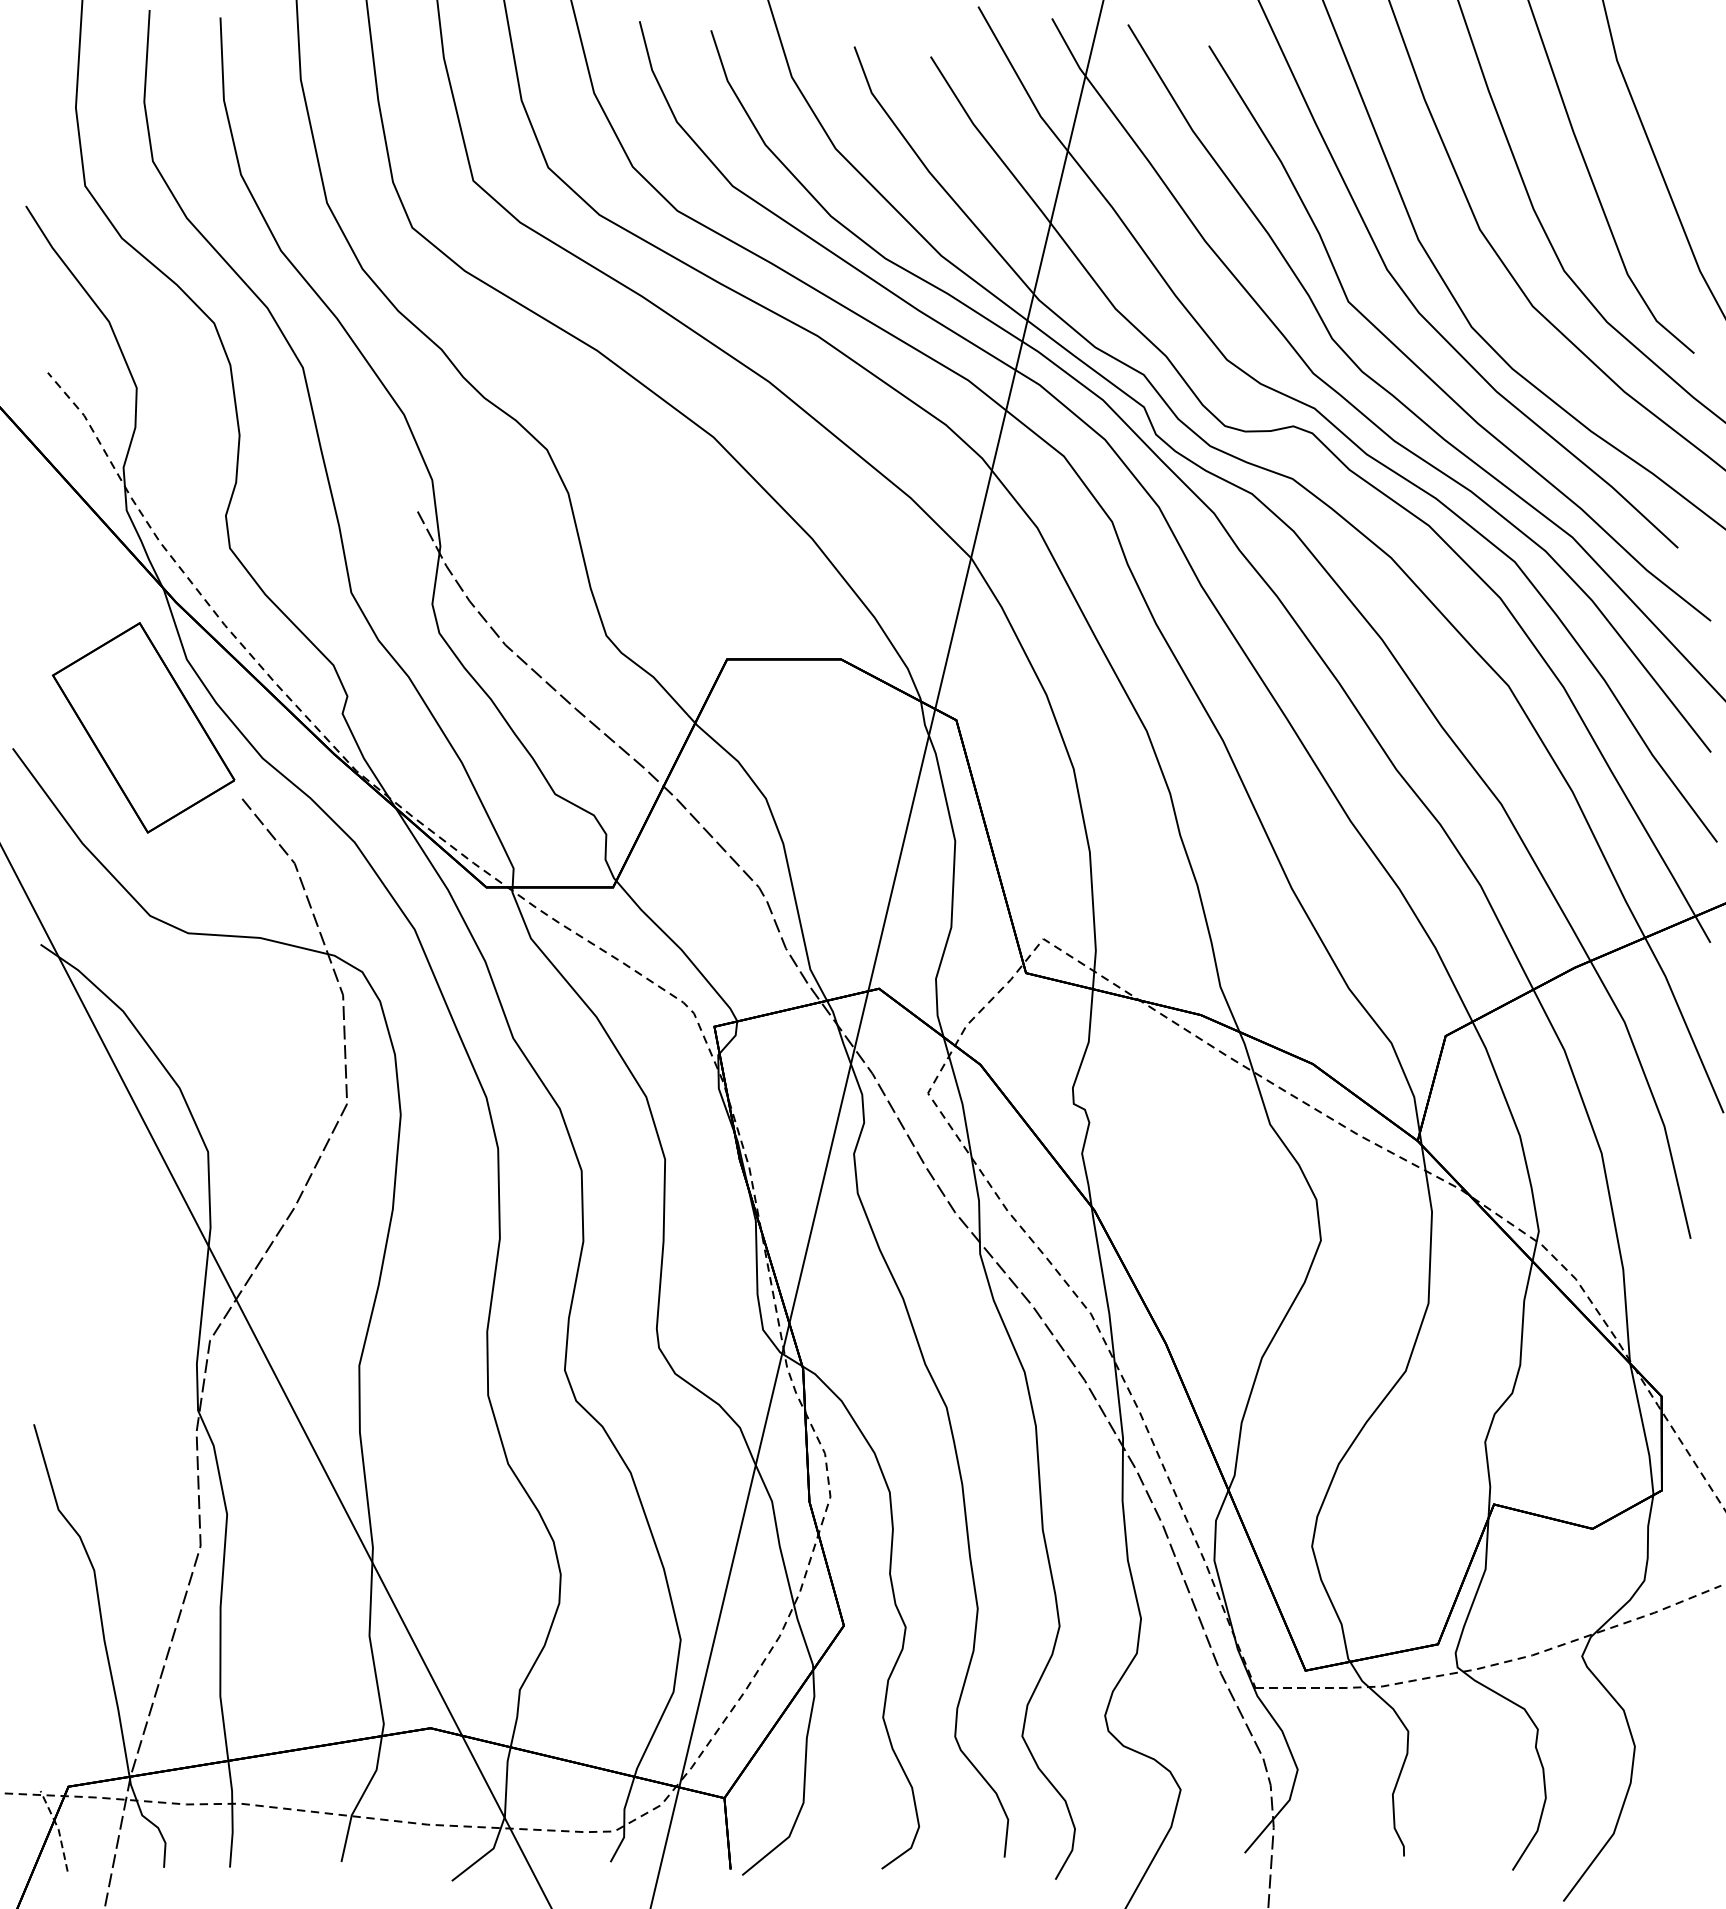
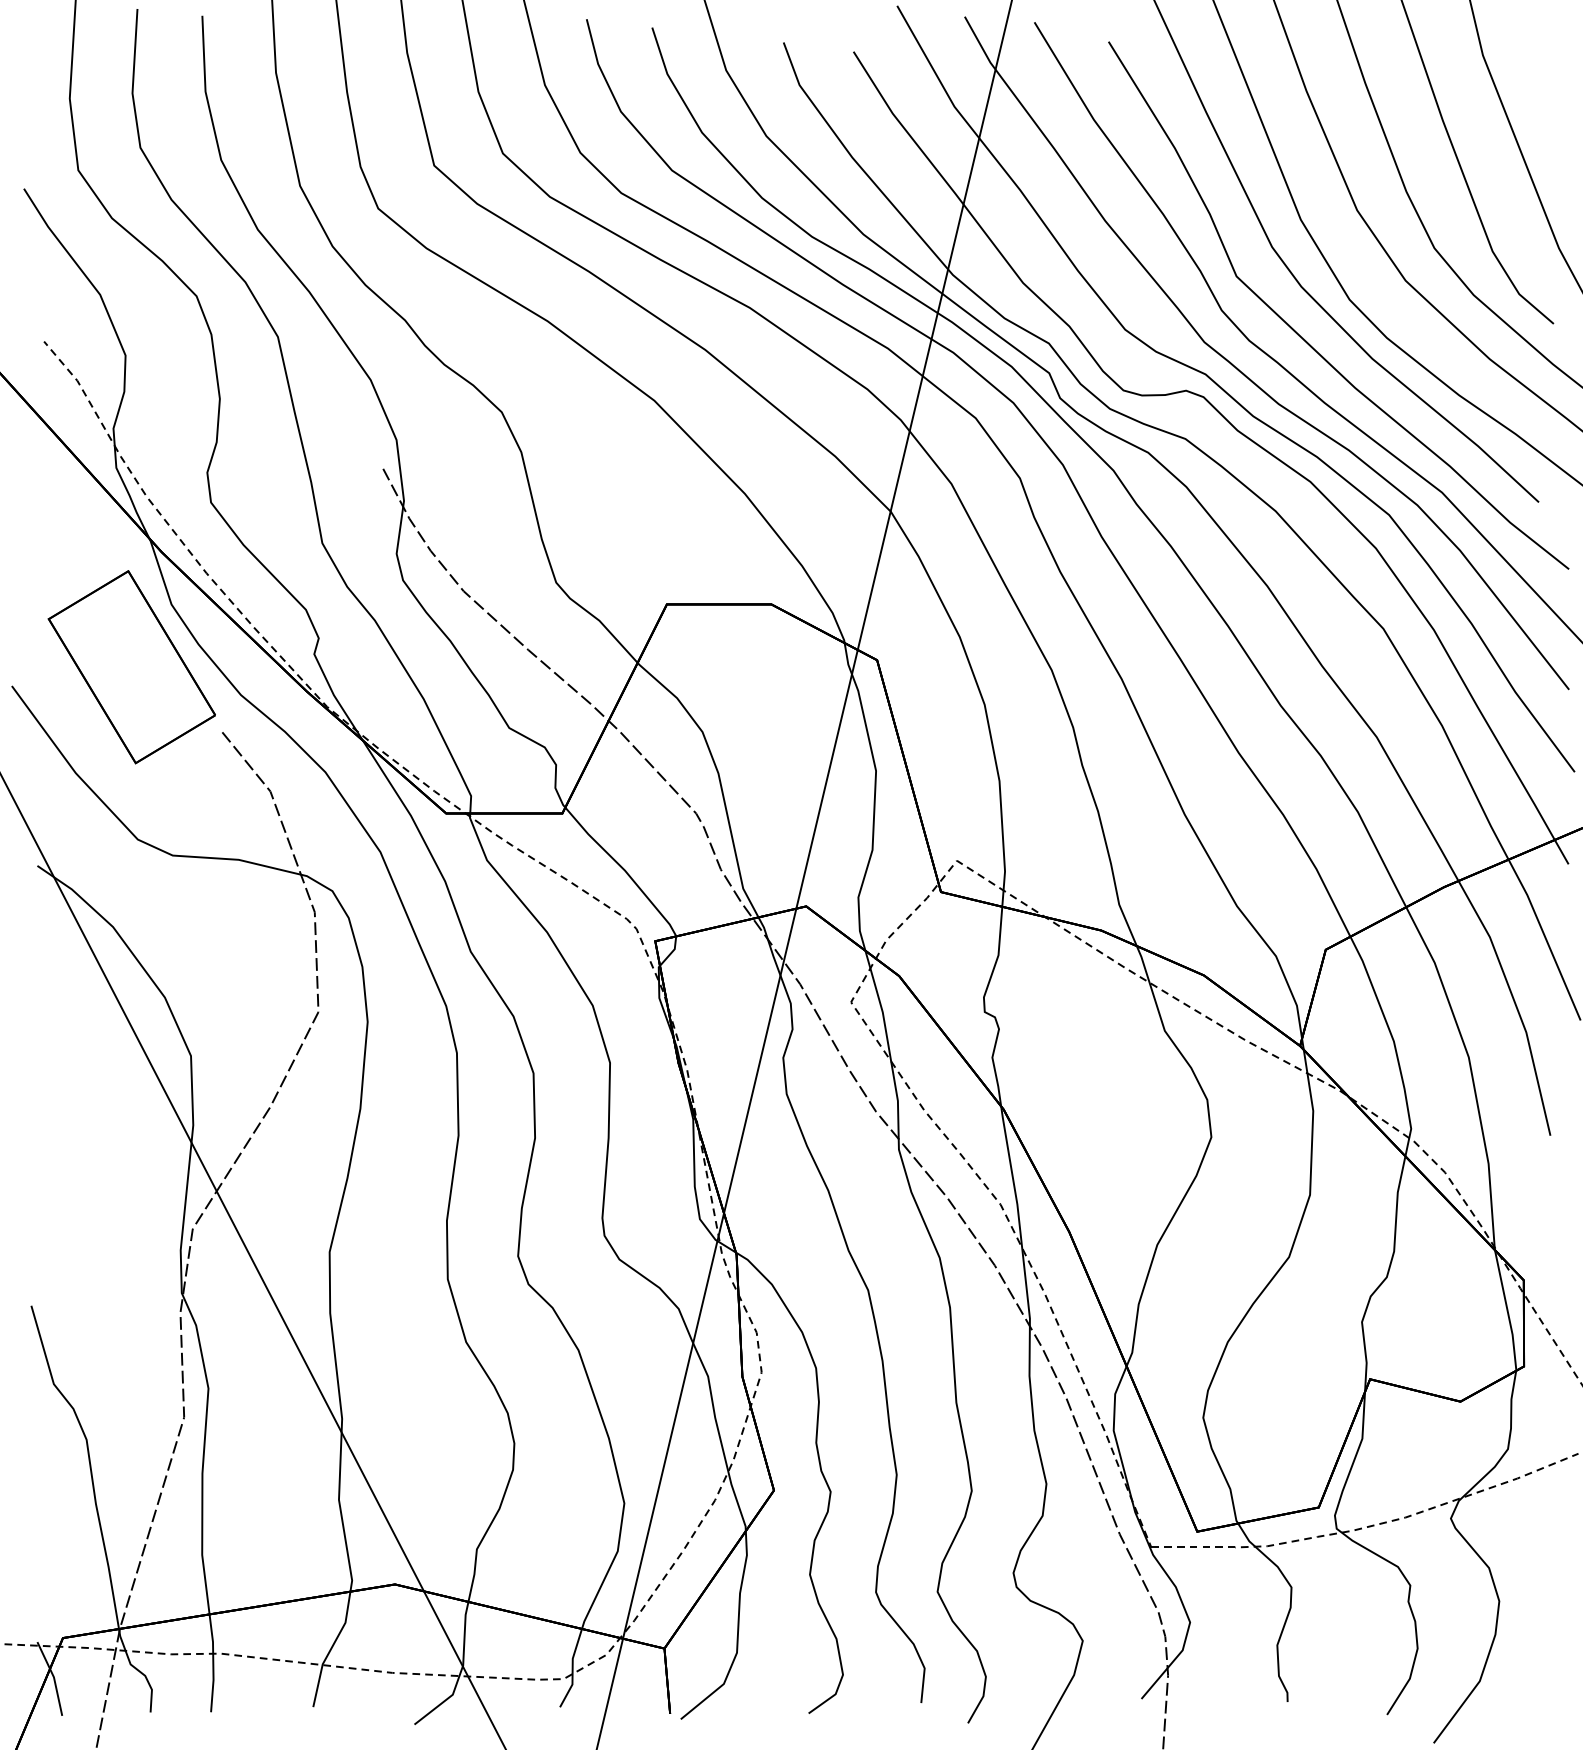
line: (58, 1829) -> (53, 1677), dashed -> solid

